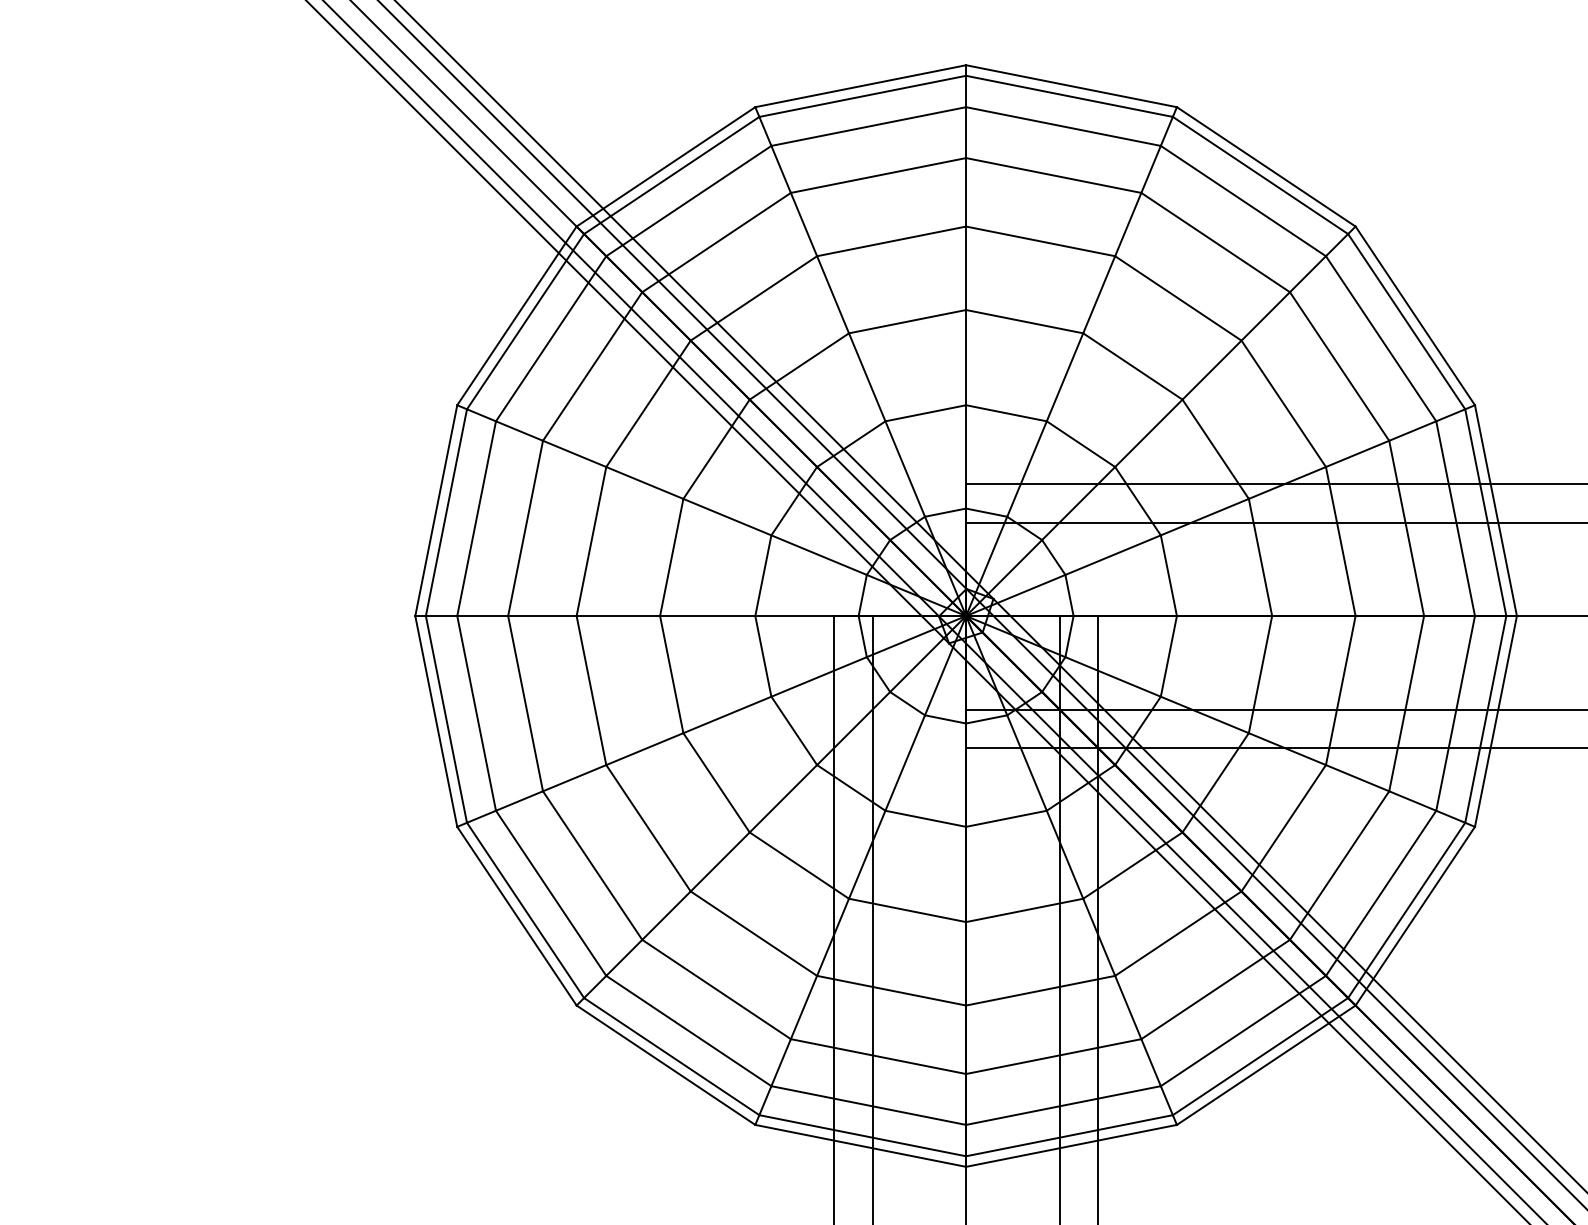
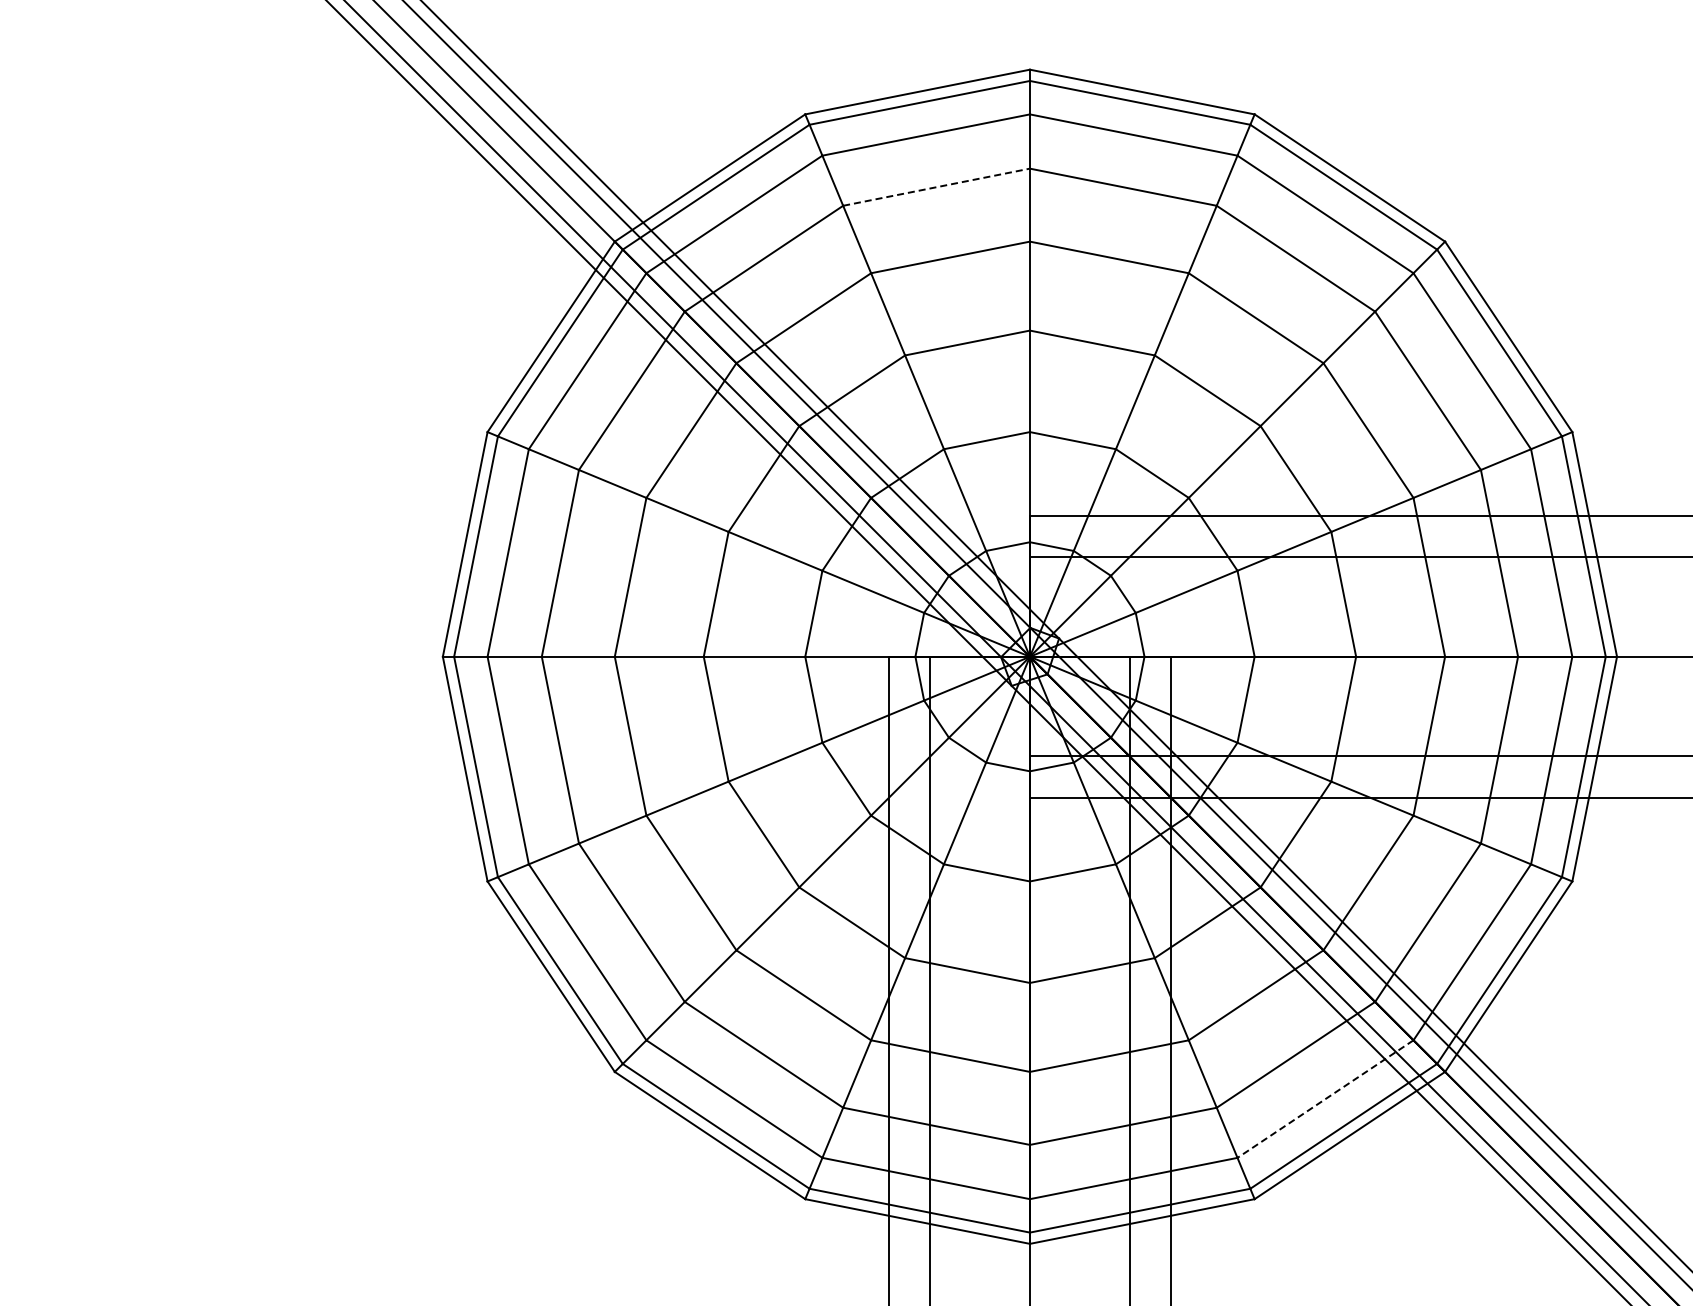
line: (879, 175) -> (937, 187), solid -> dashed
line: (1243, 1031) -> (1325, 1099), solid -> dashed

